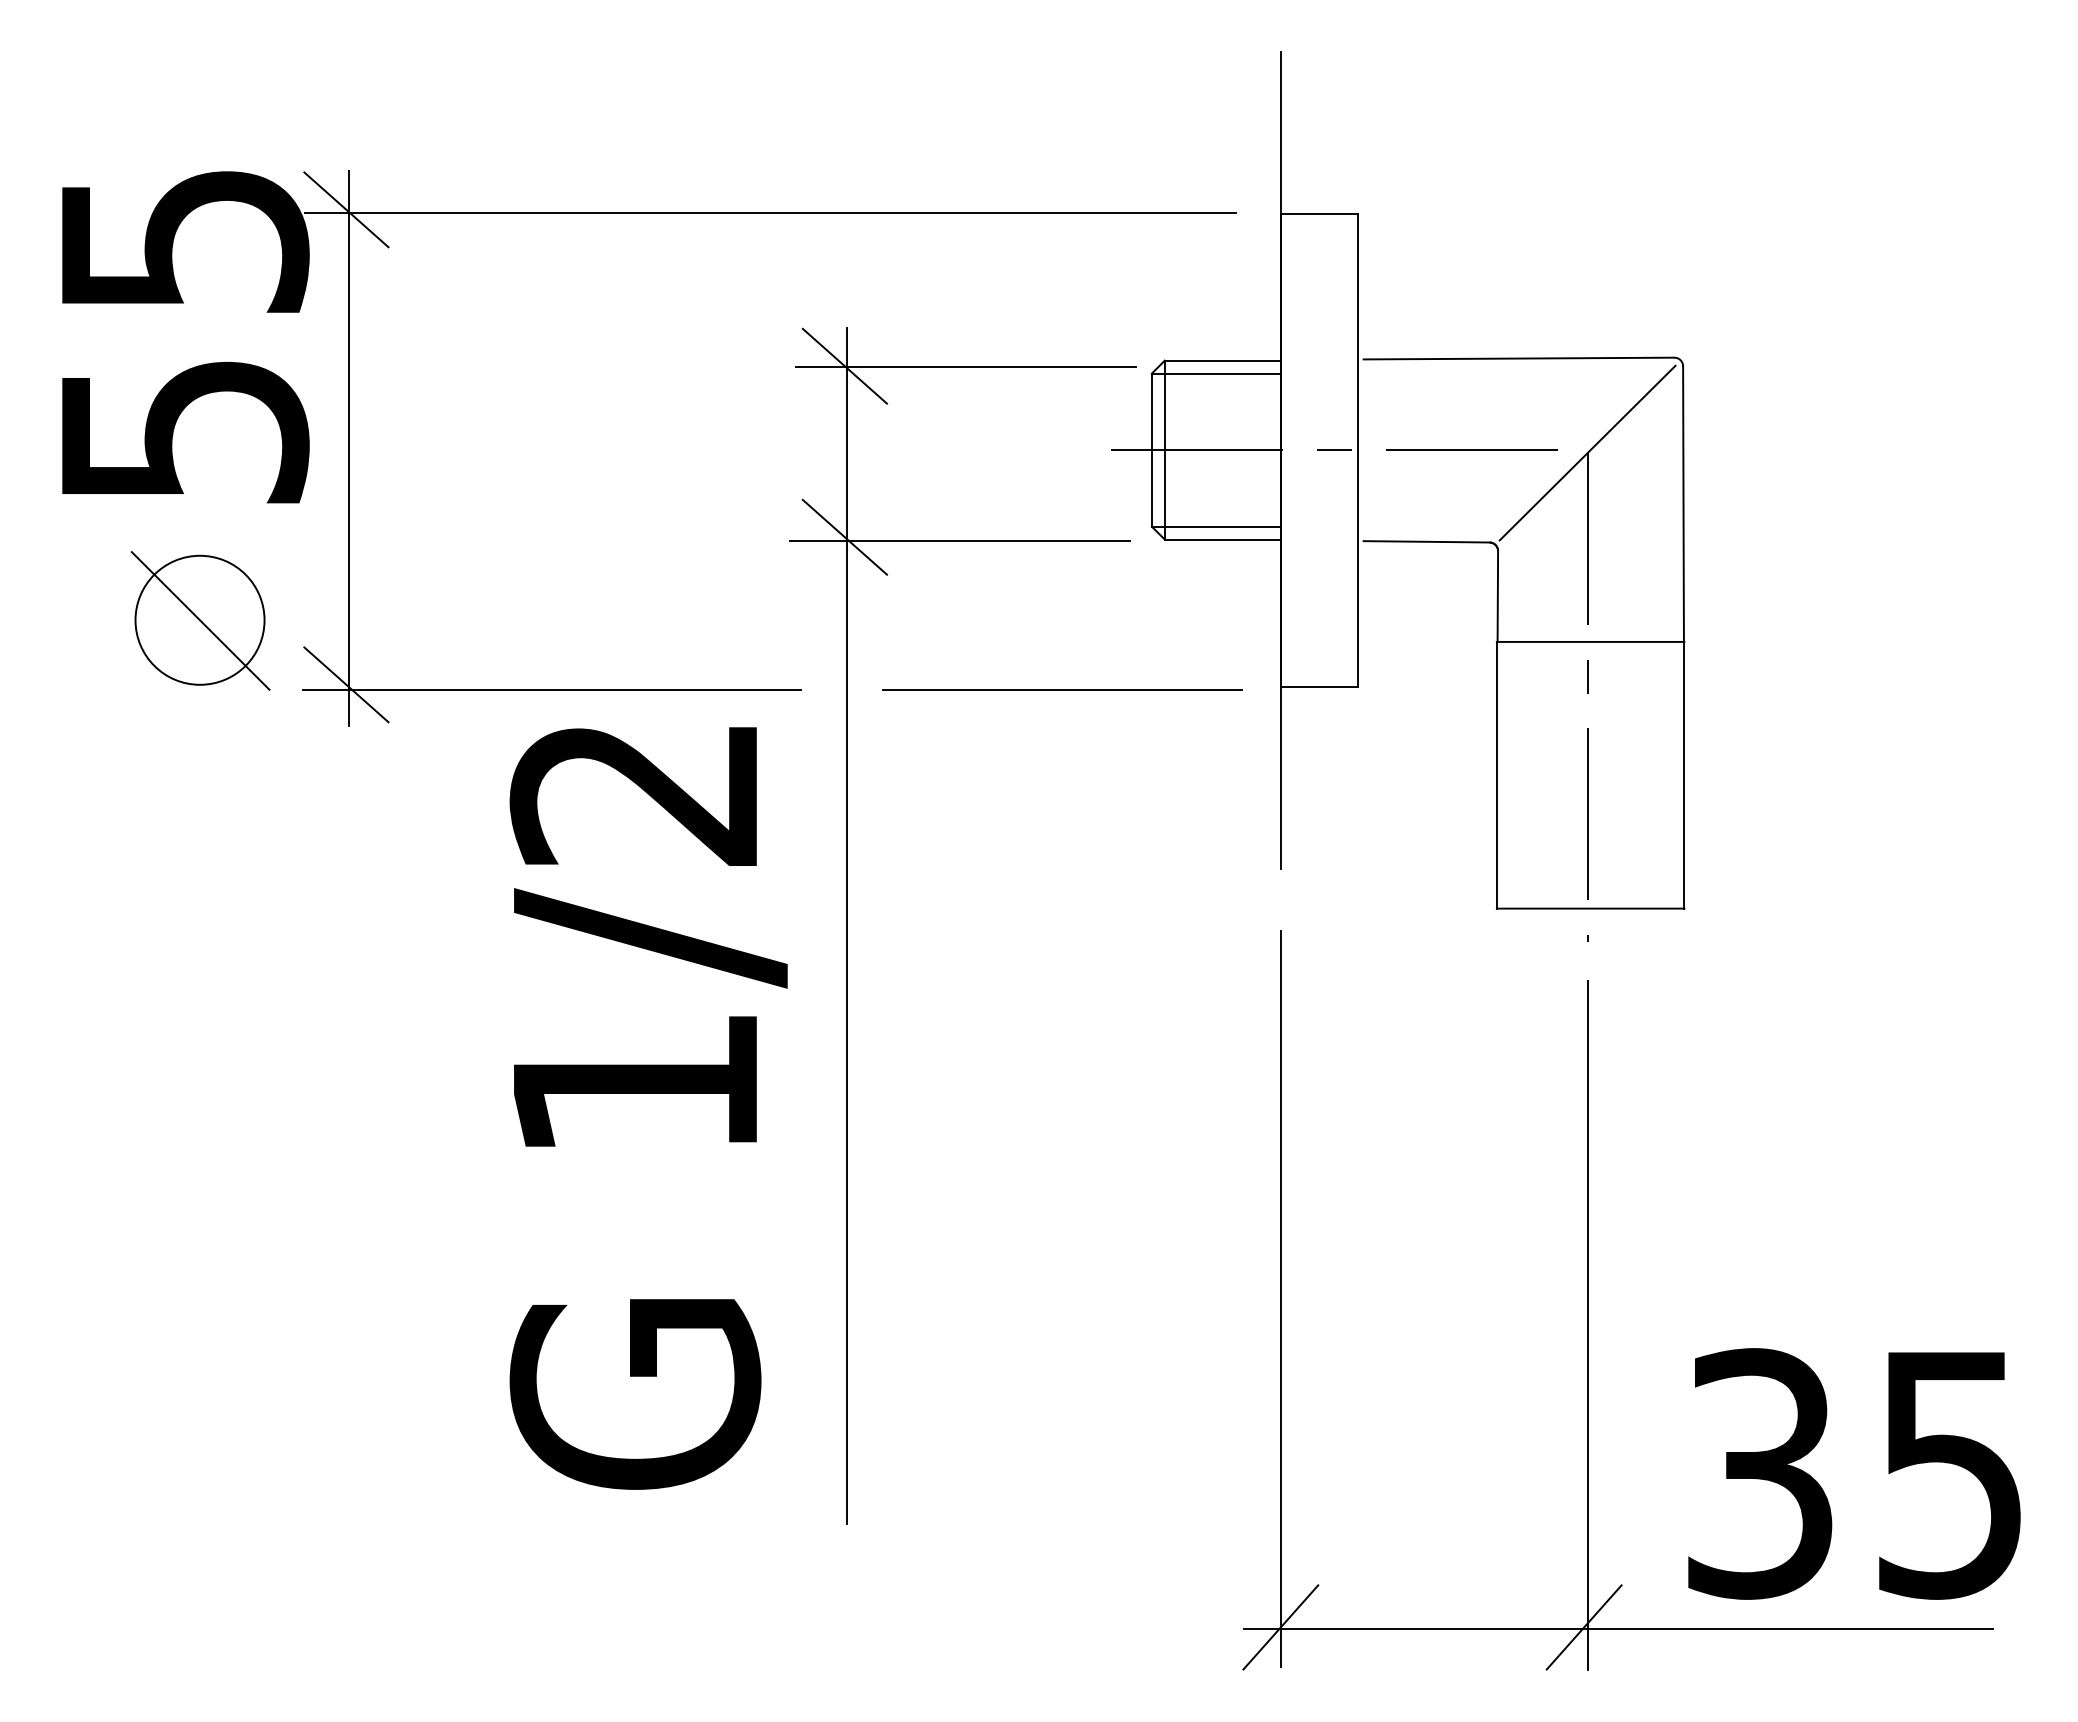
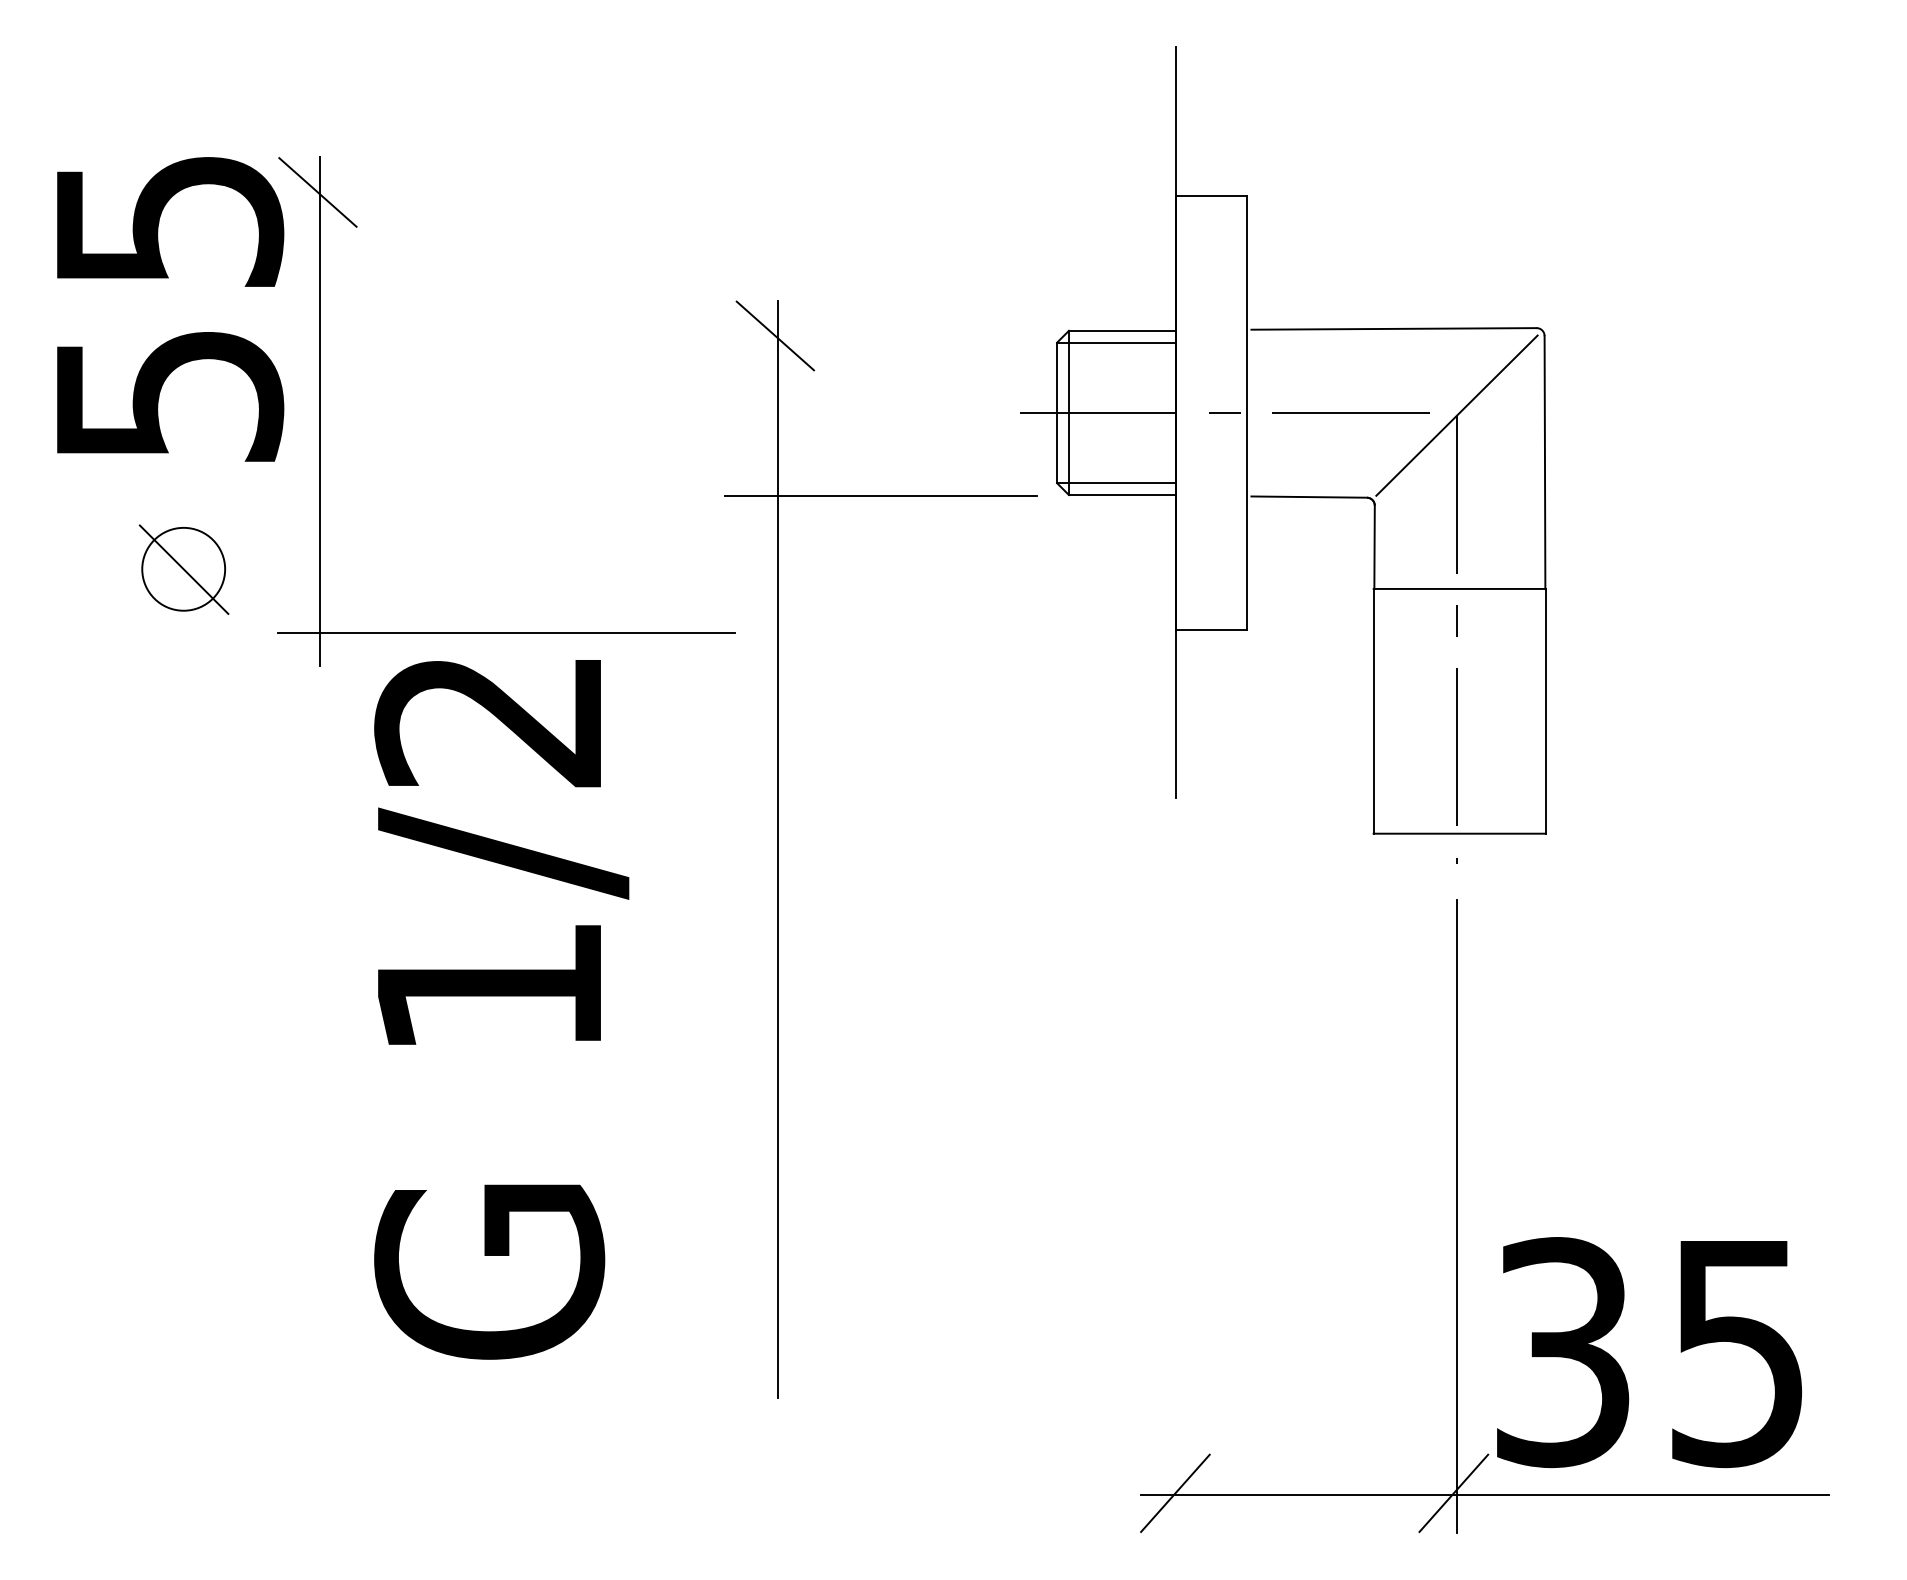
line: (770, 213) -> (707, 195), removed
line: (966, 367) -> (886, 337), removed
line: (844, 536) -> (775, 492), removed
part: (200, 620) -> (184, 569), size x0.7
line: (346, 684) -> (317, 628), removed
line: (1062, 690) -> (975, 633), removed
text: (648, 1108) -> (501, 1009), moved
line: (1281, 1298) -> (1176, 1191), removed
text: (1854, 1473) -> (1649, 1352), moved

